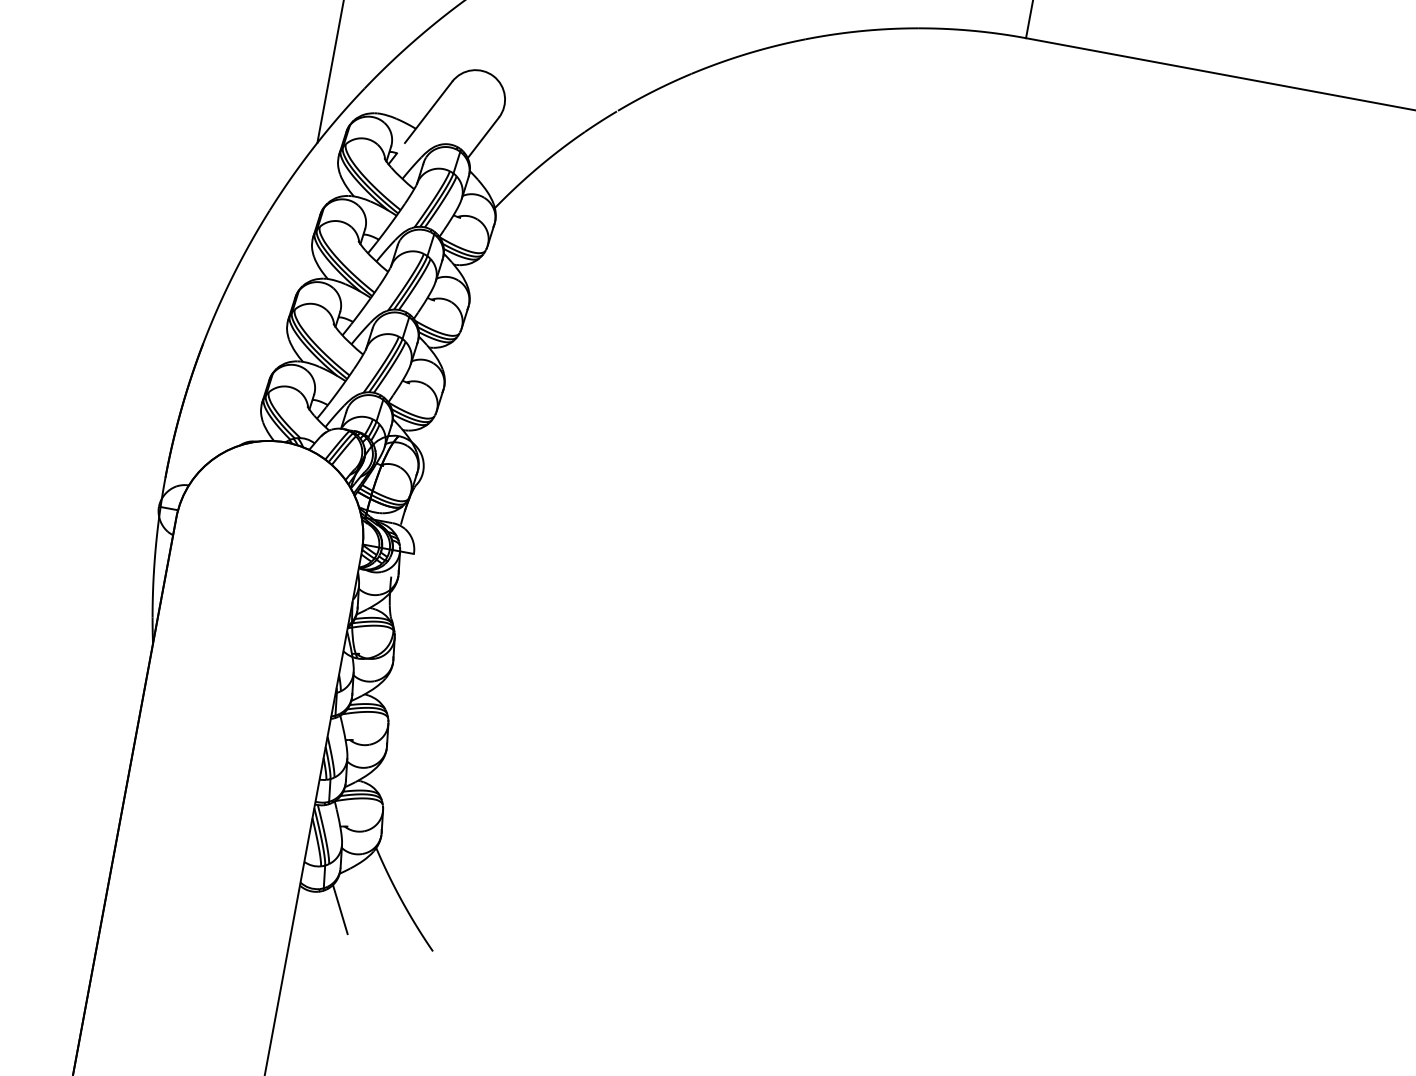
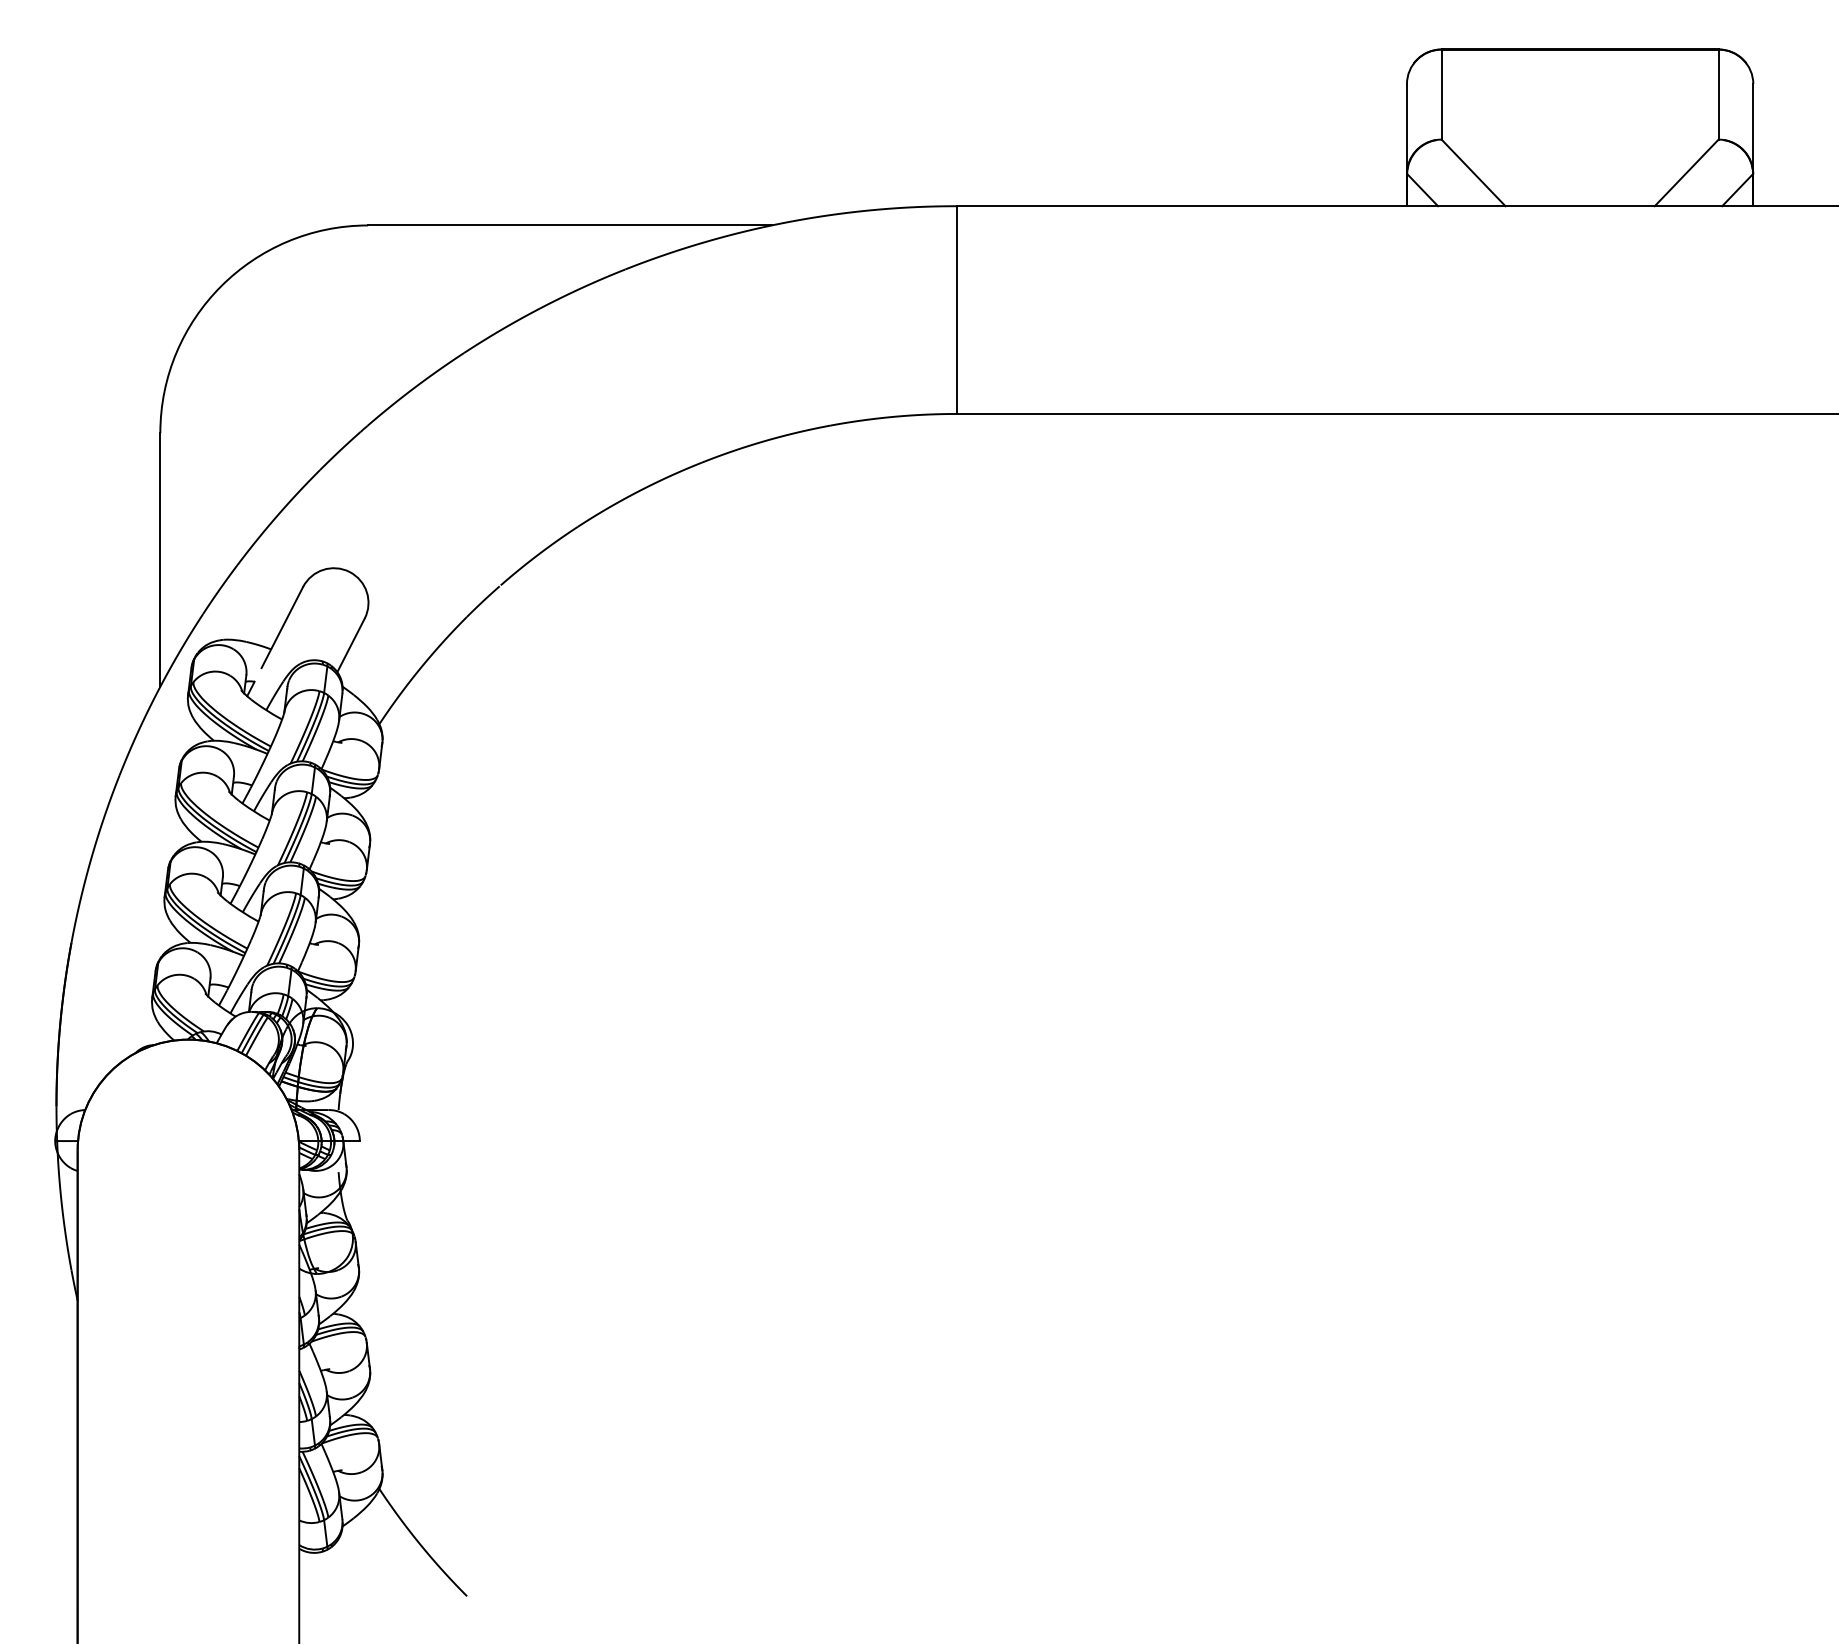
line: (339, 909) -> (350, 1567), removed

